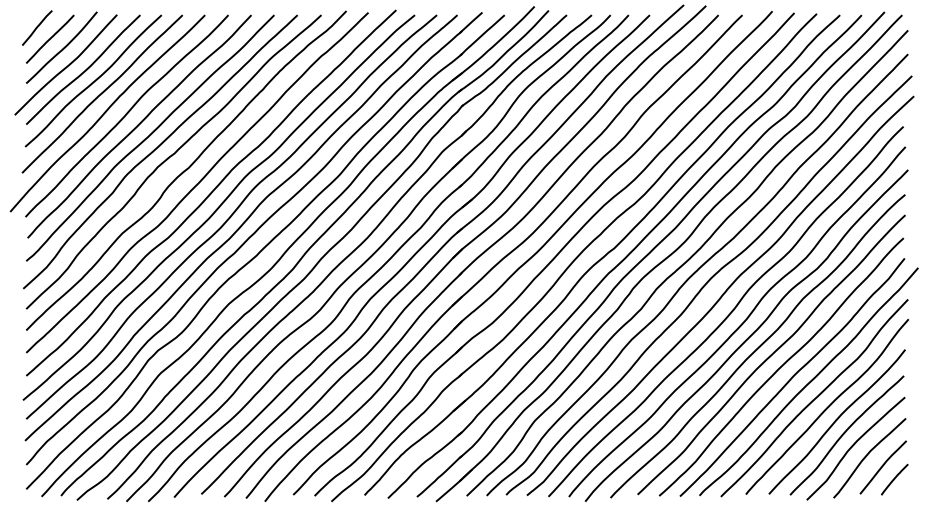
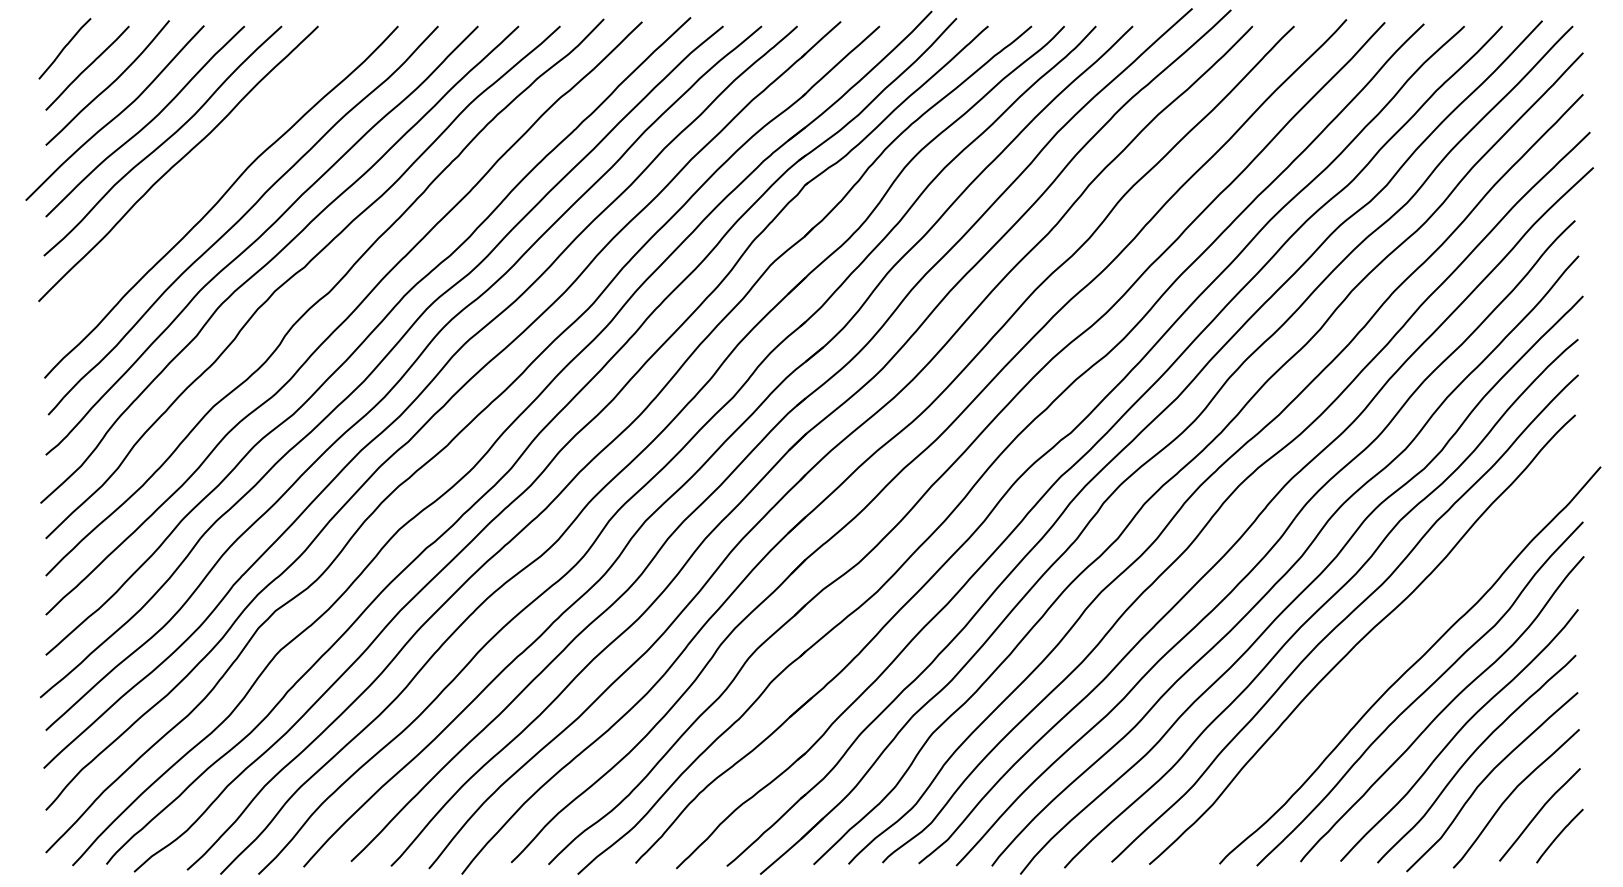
curve: (106, 112) -> (185, 195), removed
curve: (792, 377) -> (1381, 657), removed

